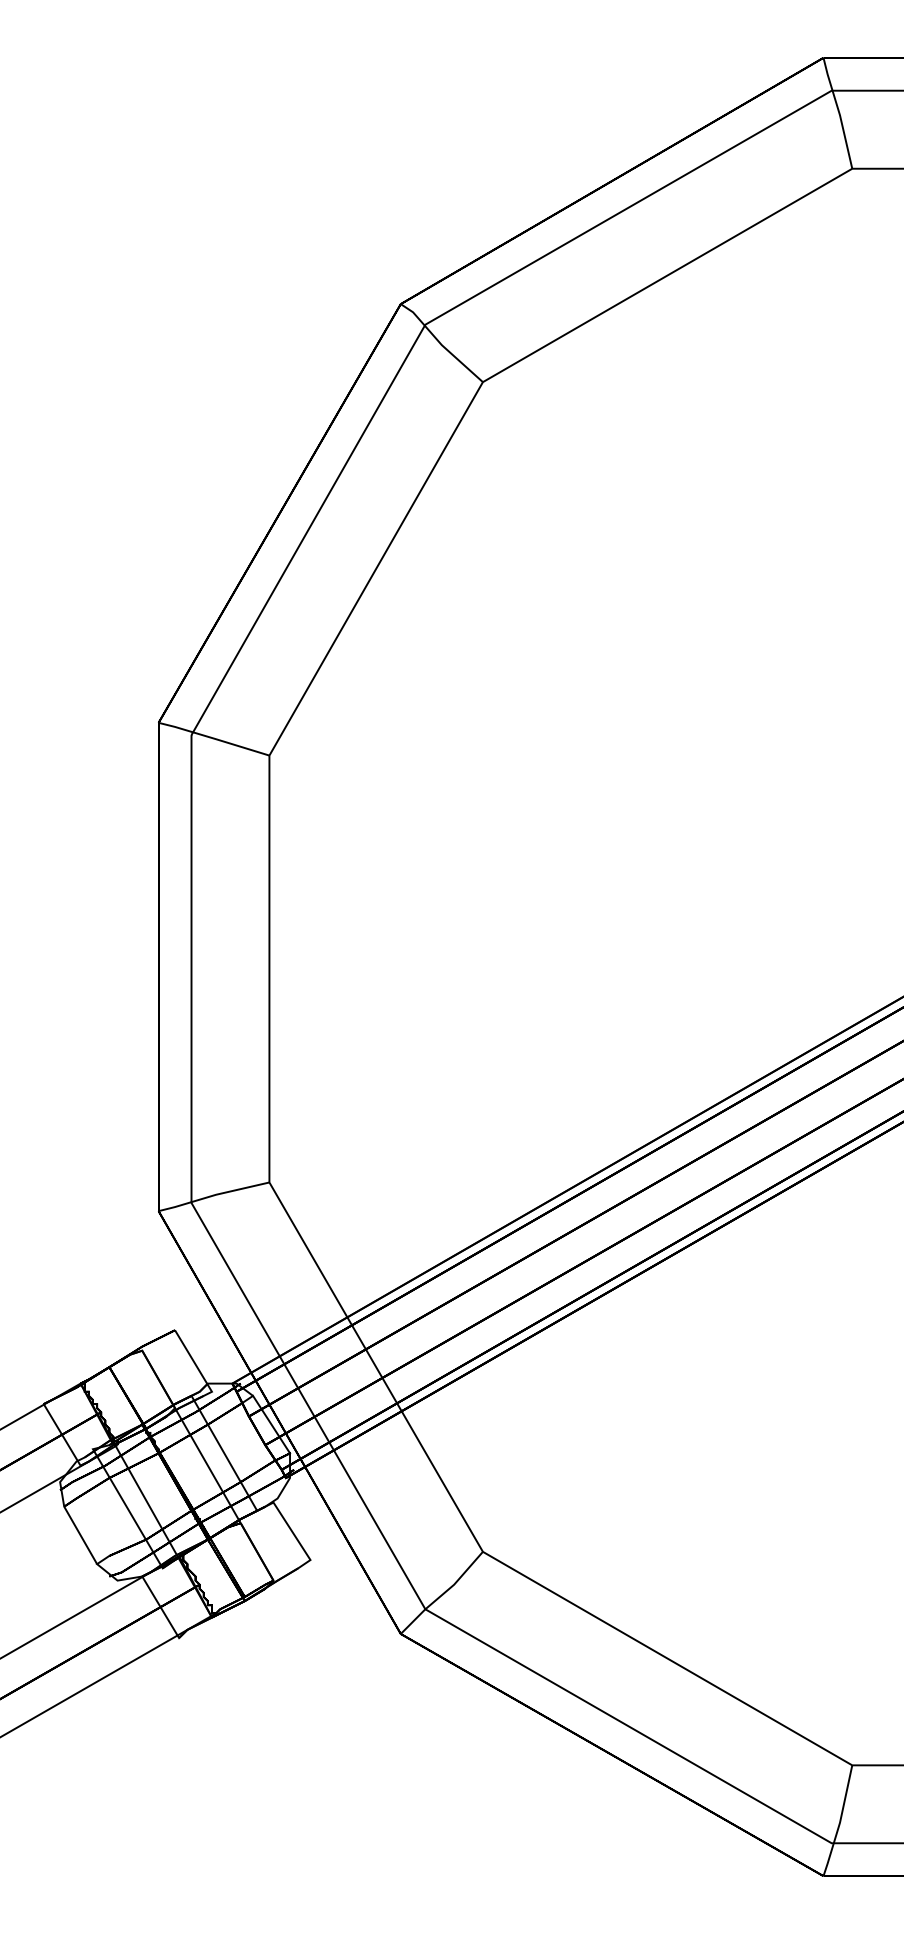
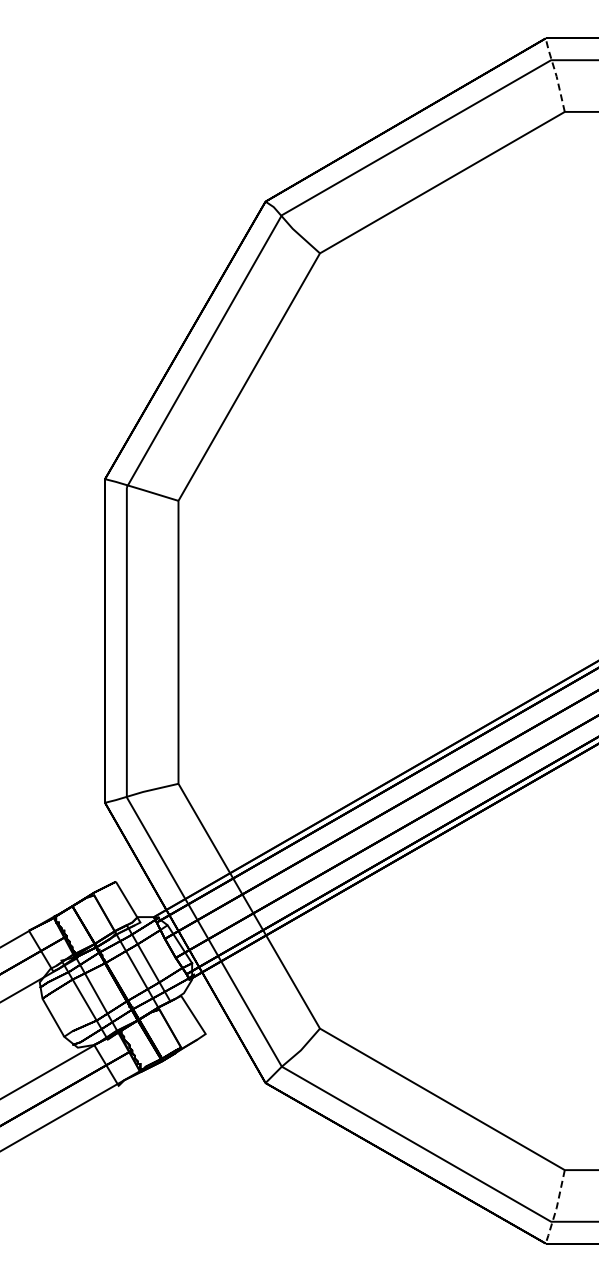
line: (839, 112) -> (556, 74), solid -> dashed
line: (839, 1823) -> (556, 1208), solid -> dashed

